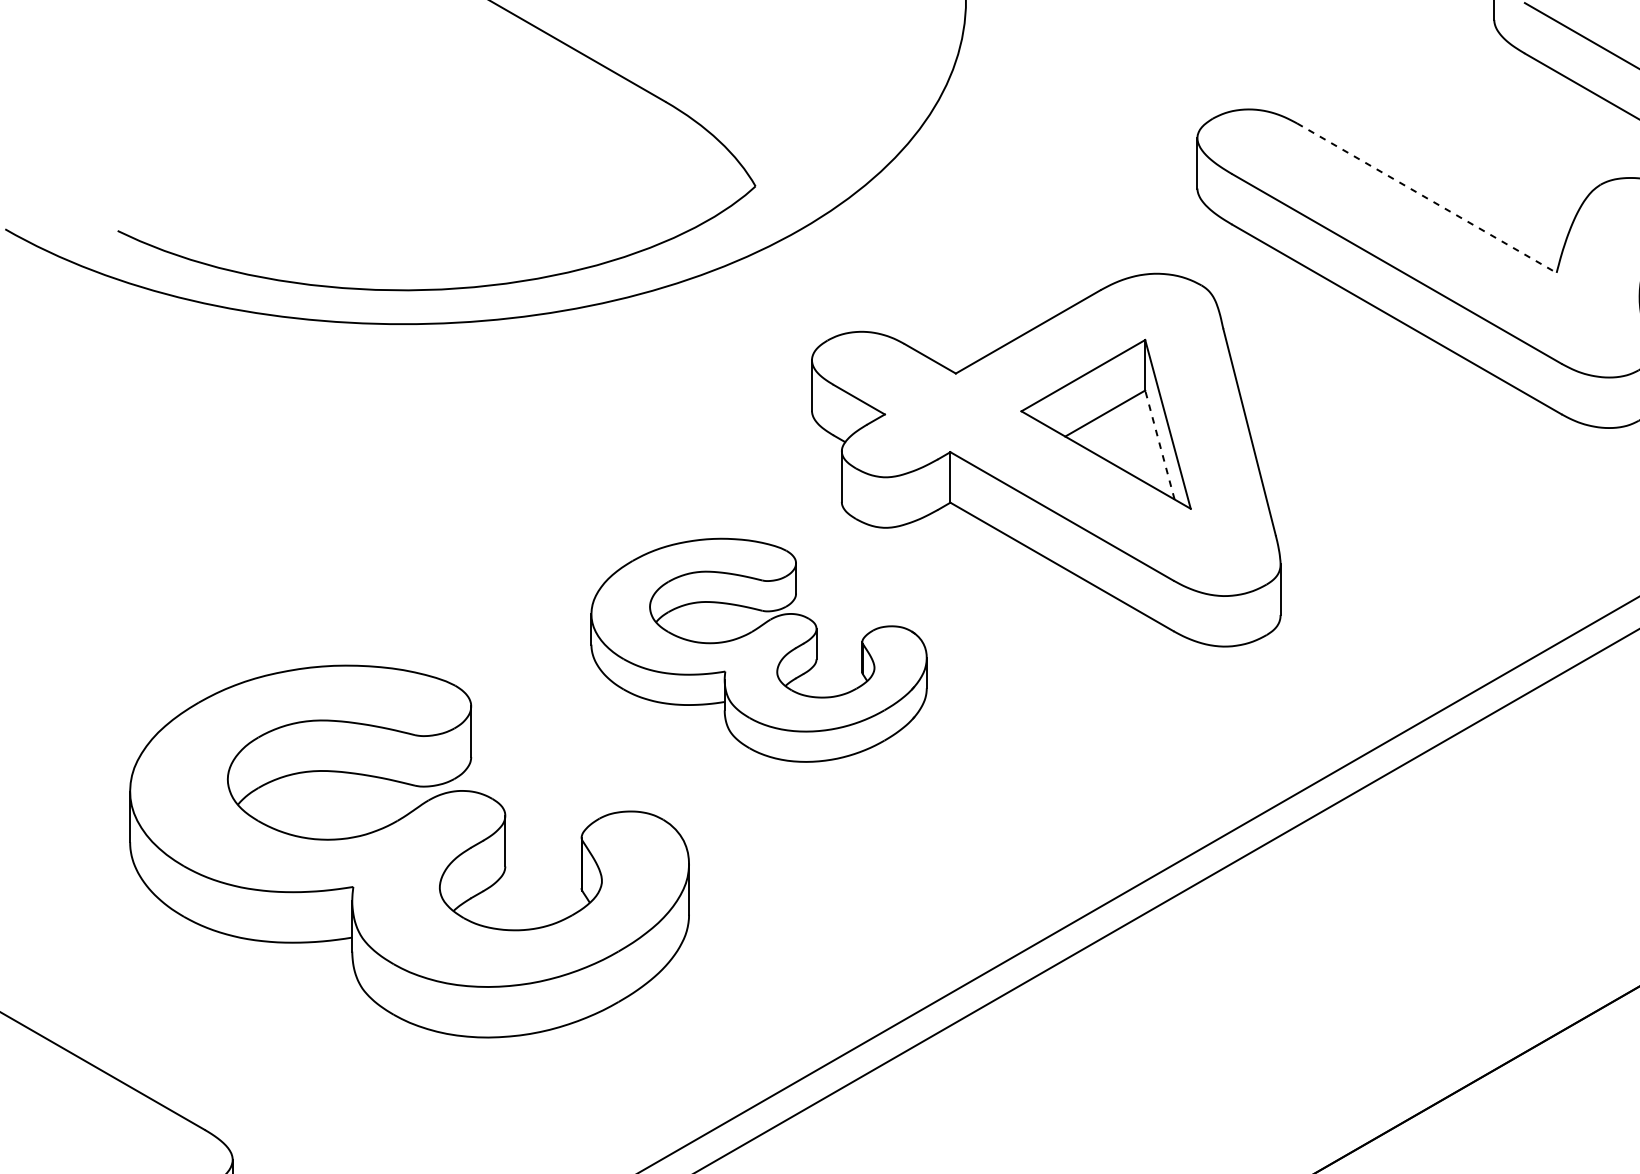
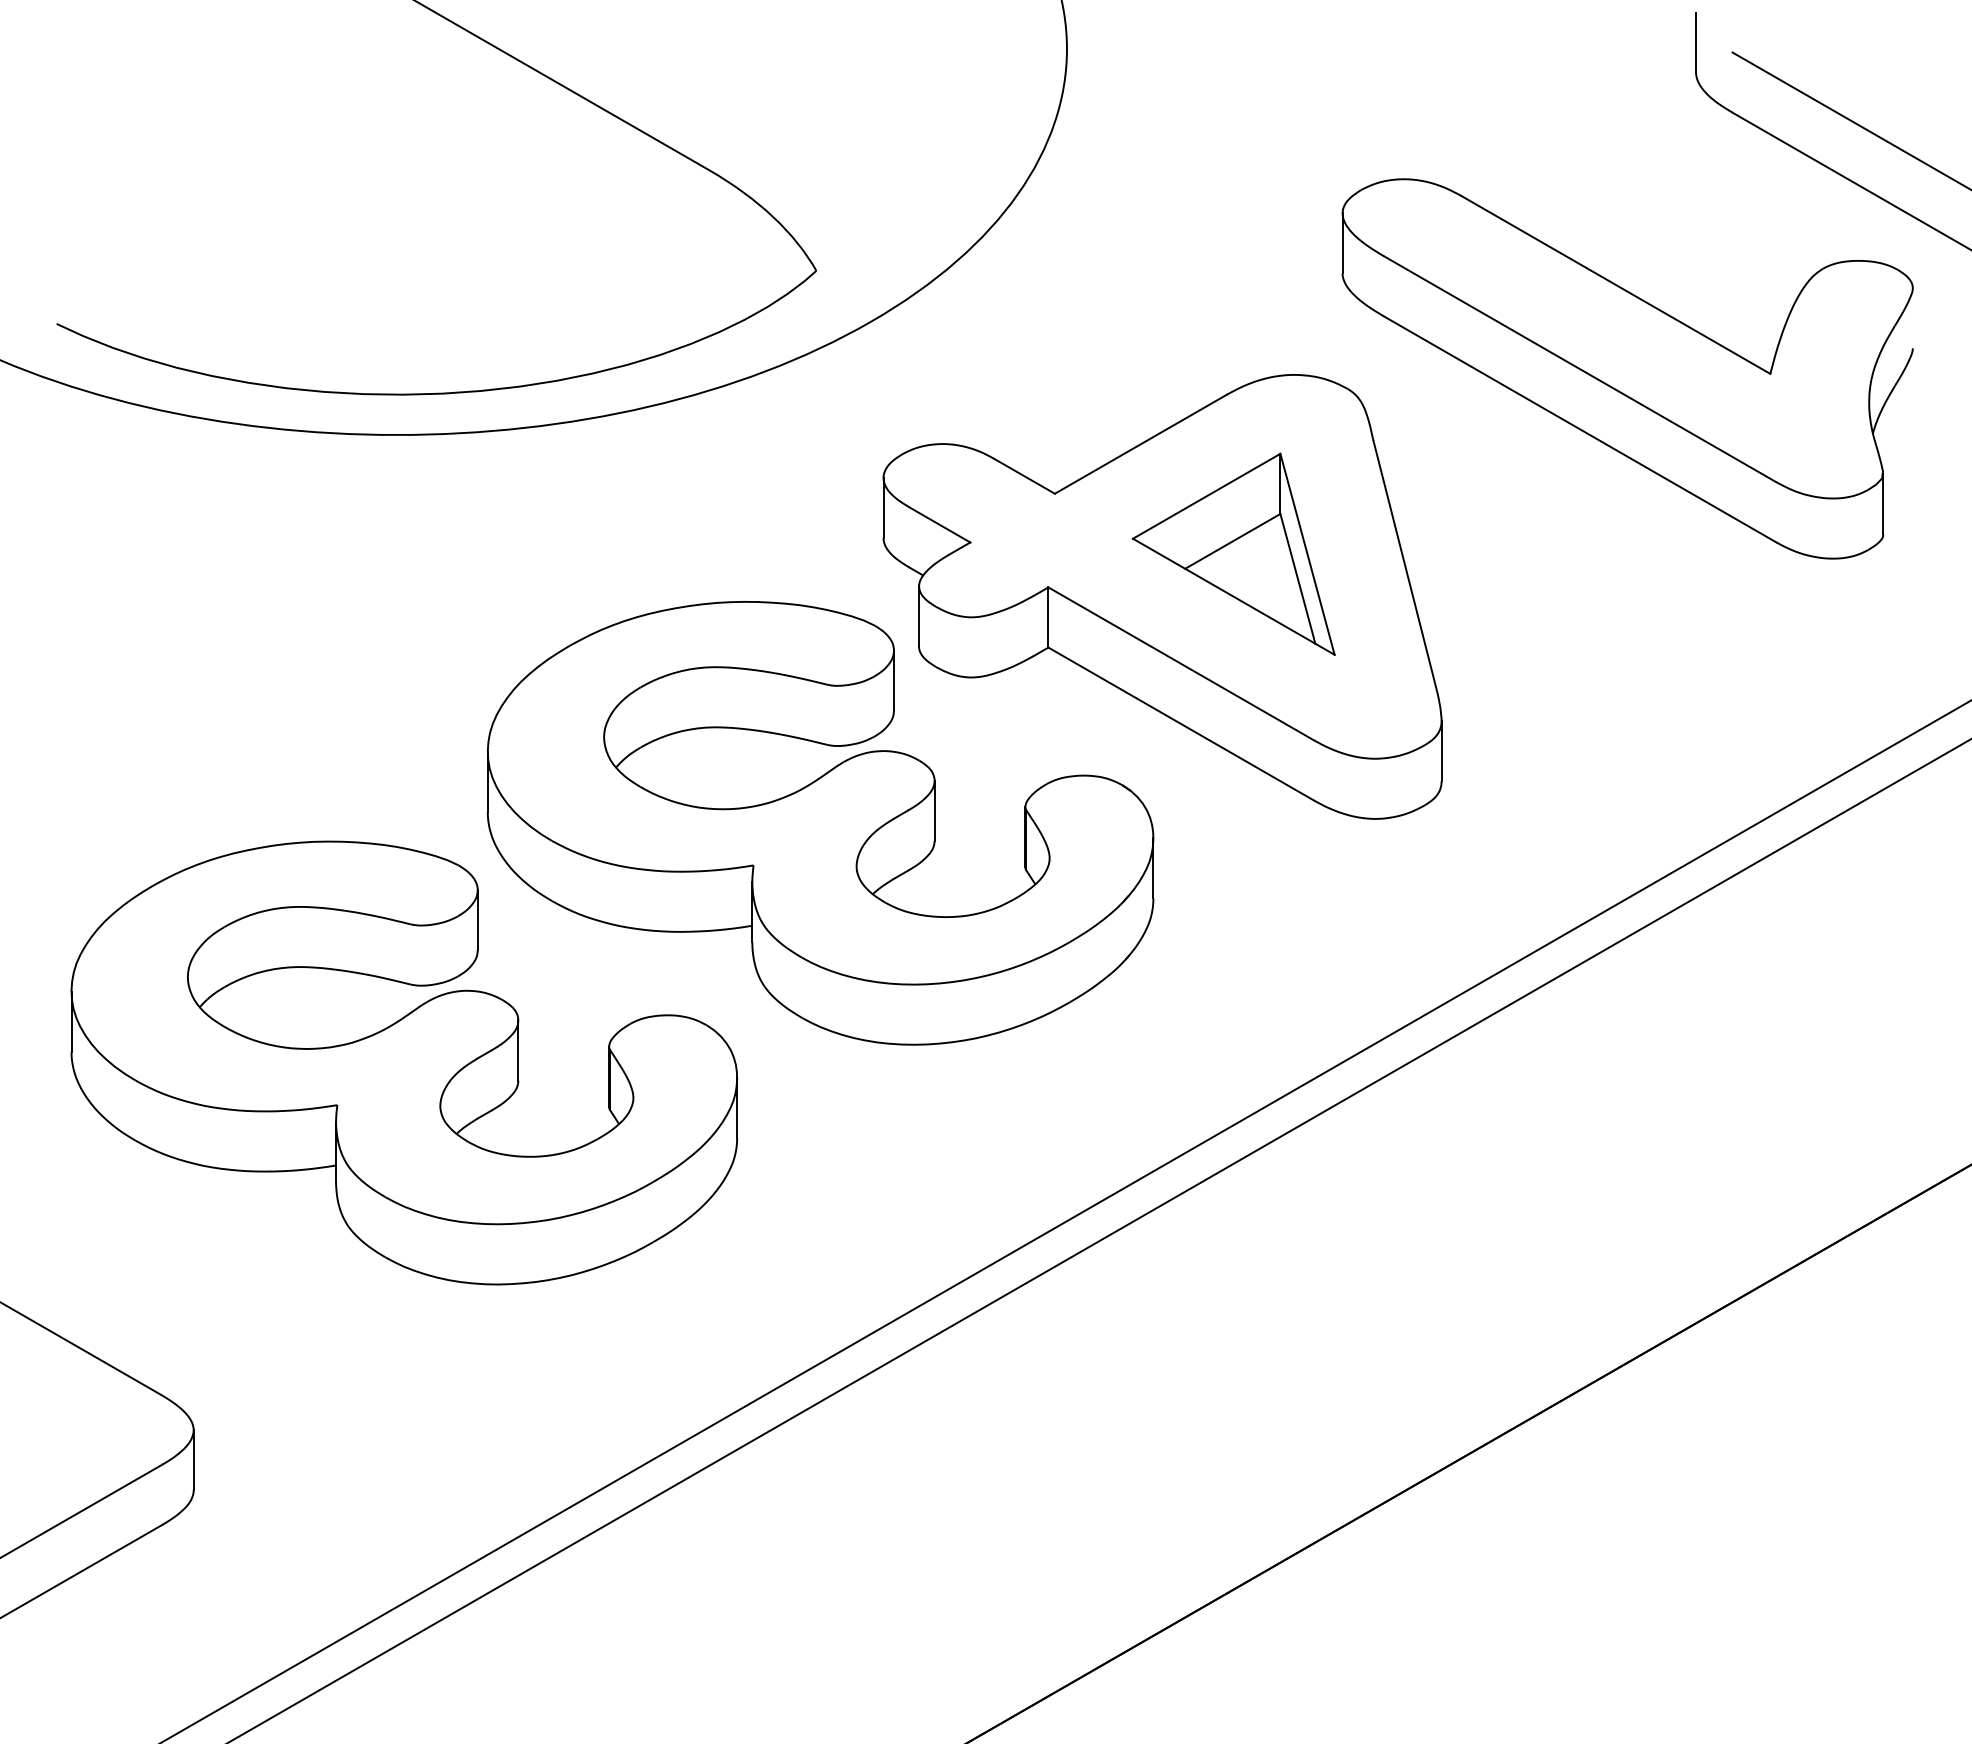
line: (1427, 198) -> (1616, 285), dashed -> solid
line: (1159, 444) -> (1297, 578), dashed -> solid
part: (759, 650) -> (820, 823), size x1.67

